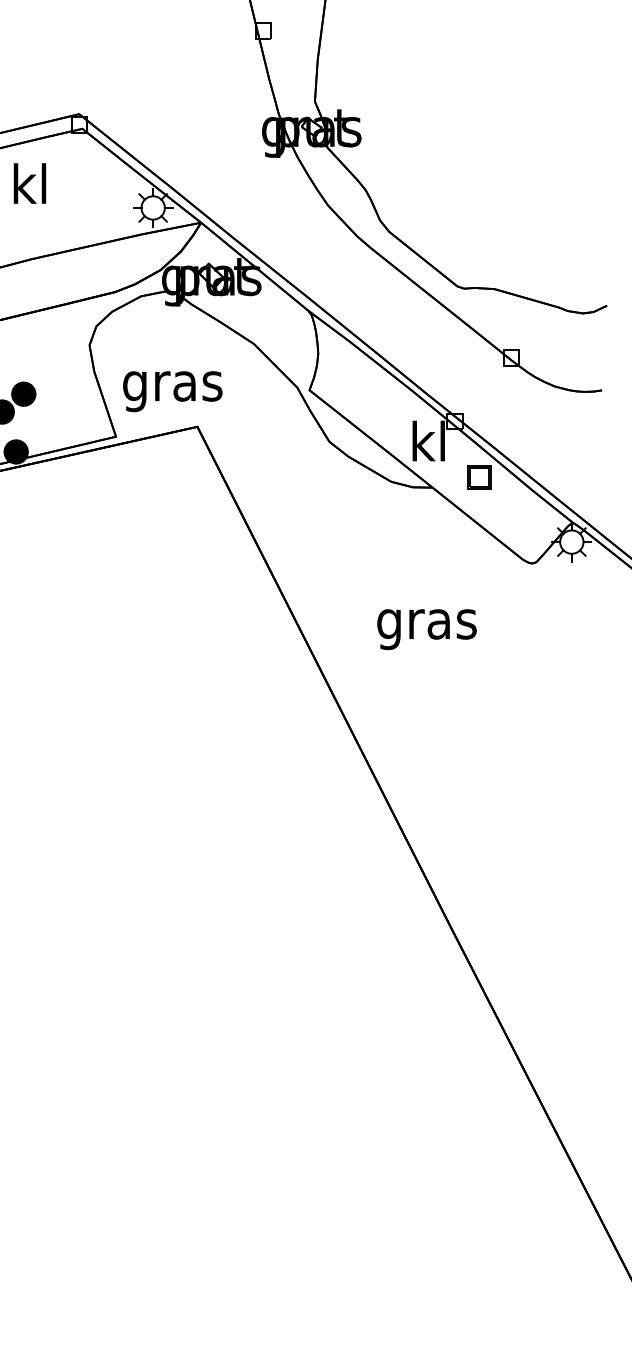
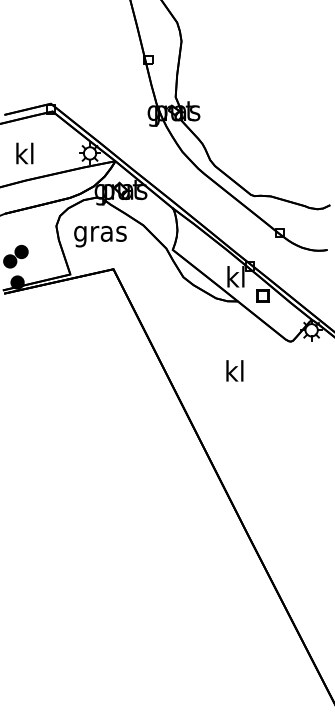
text: (29, 183) -> (24, 153), moved
text: (172, 391) -> (100, 236), moved
text: (426, 623) -> (234, 373), gras -> kl

